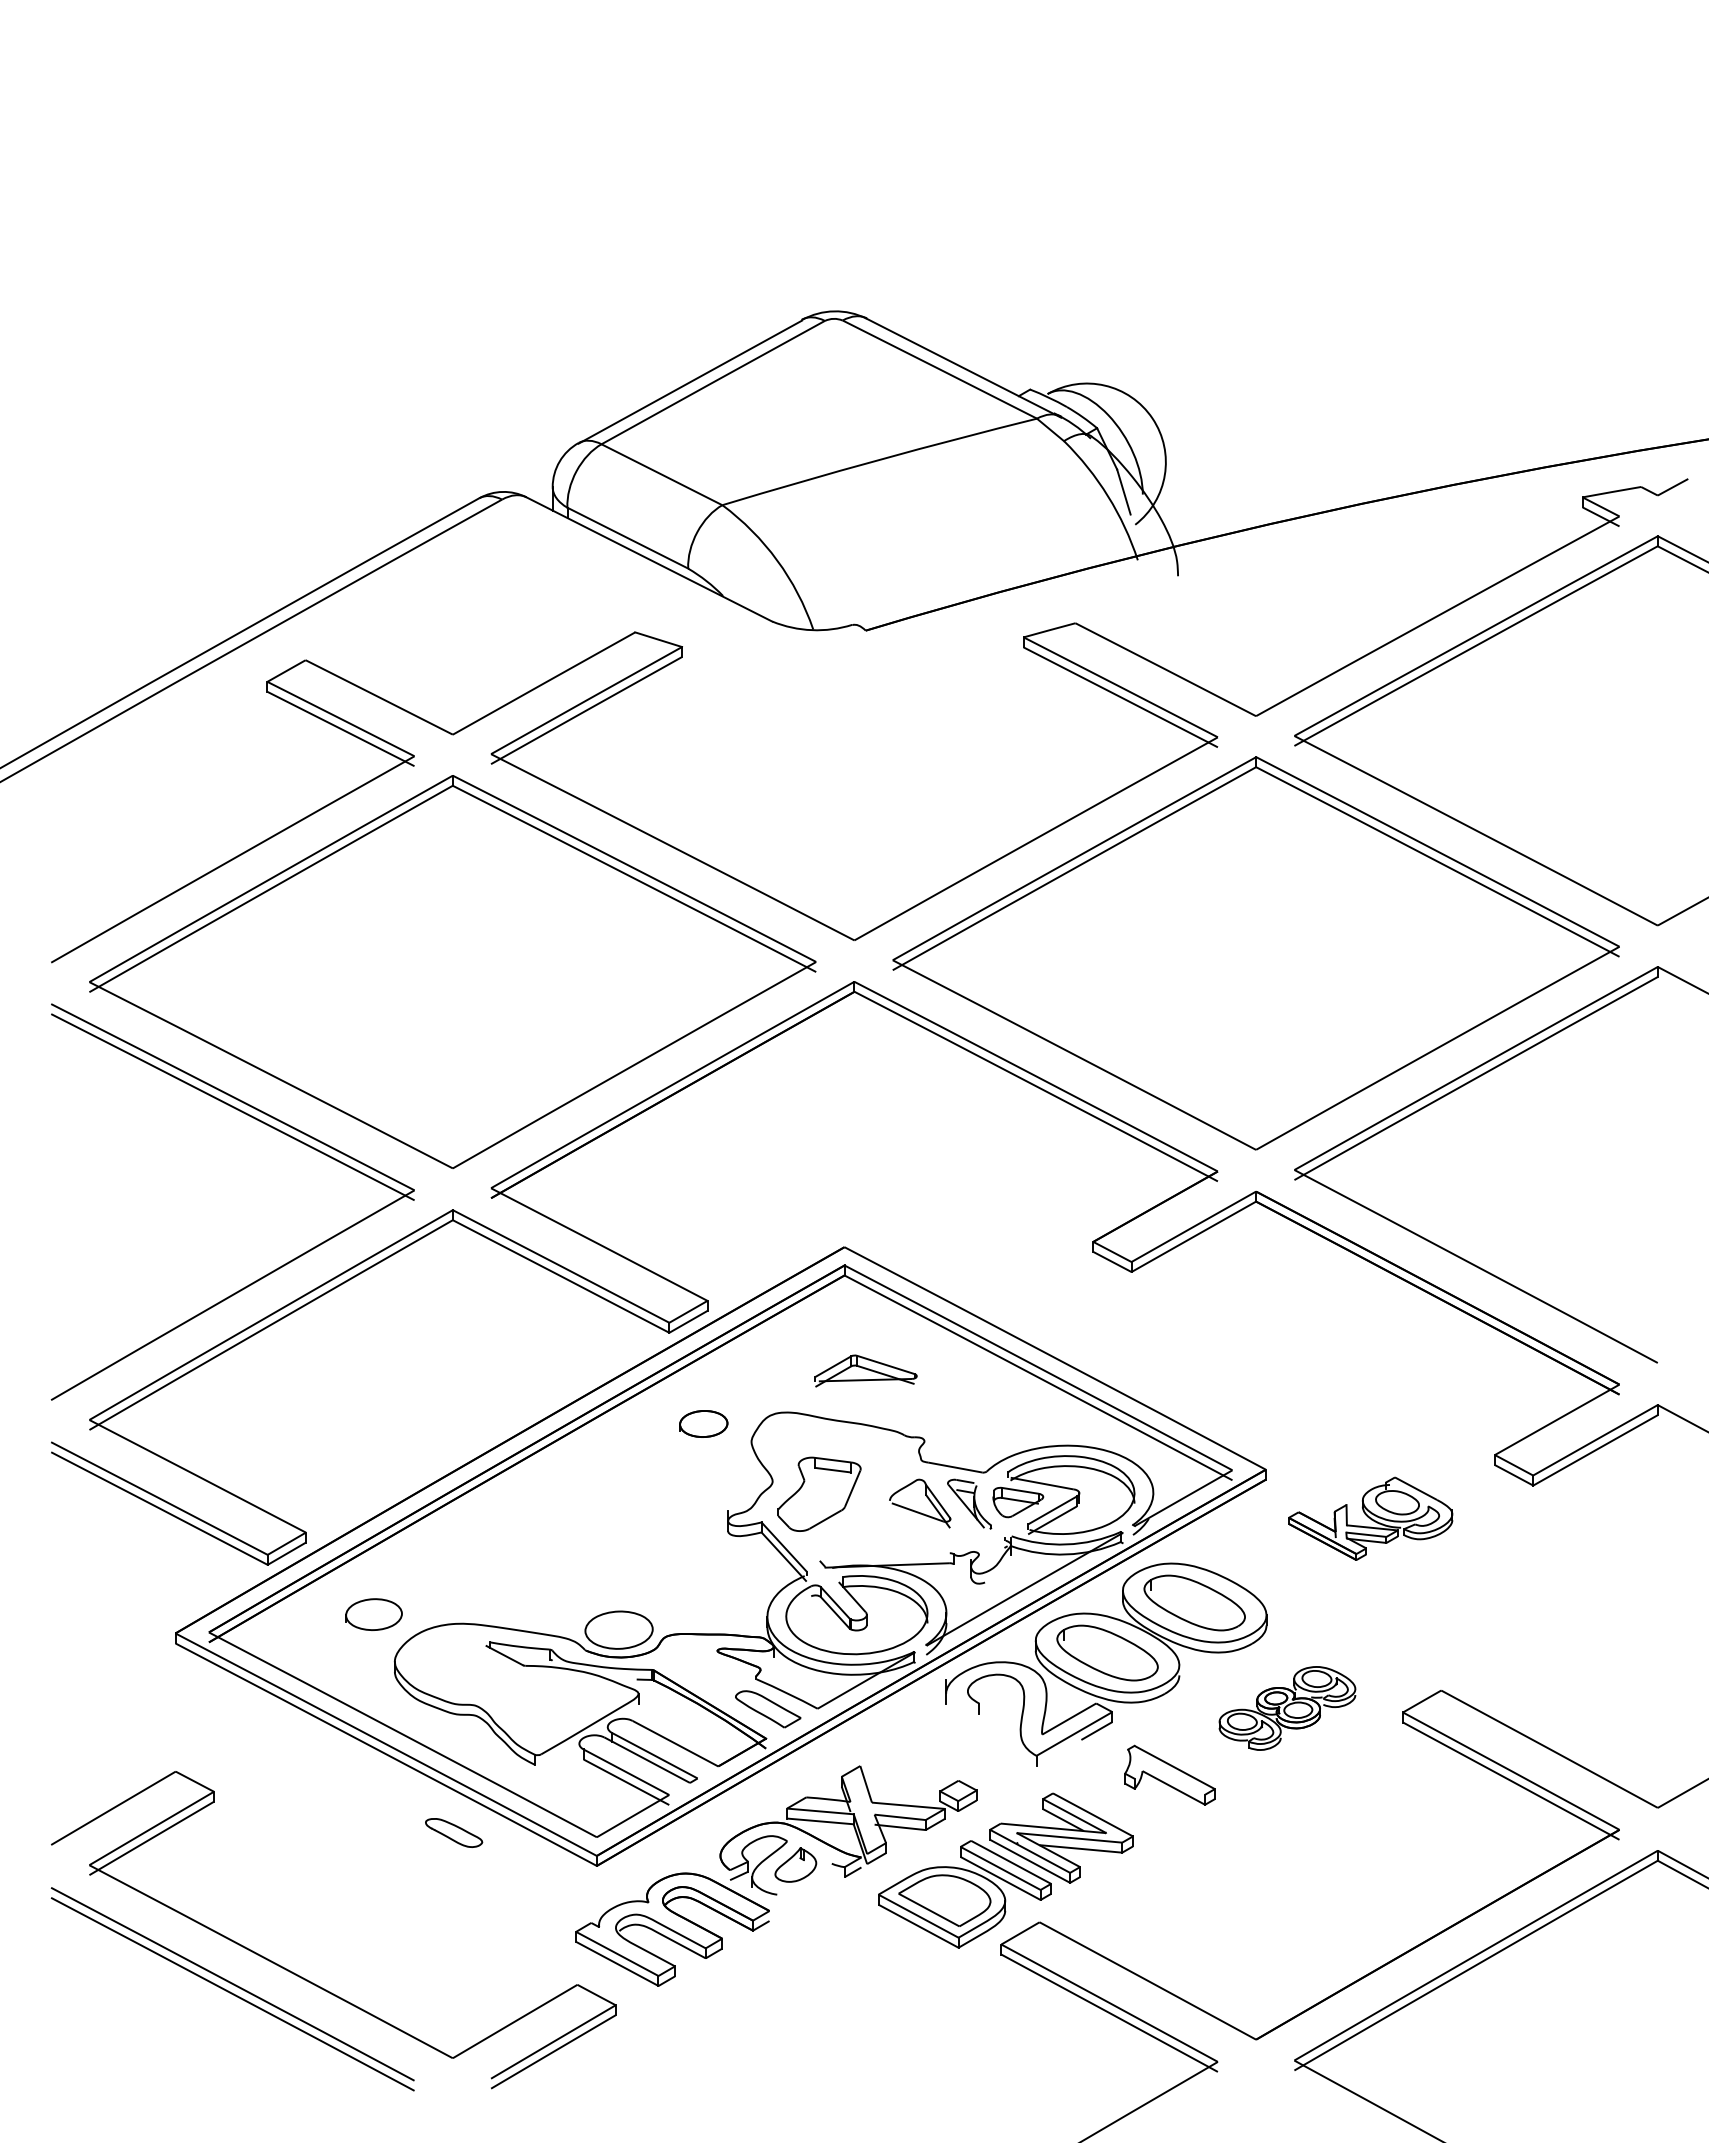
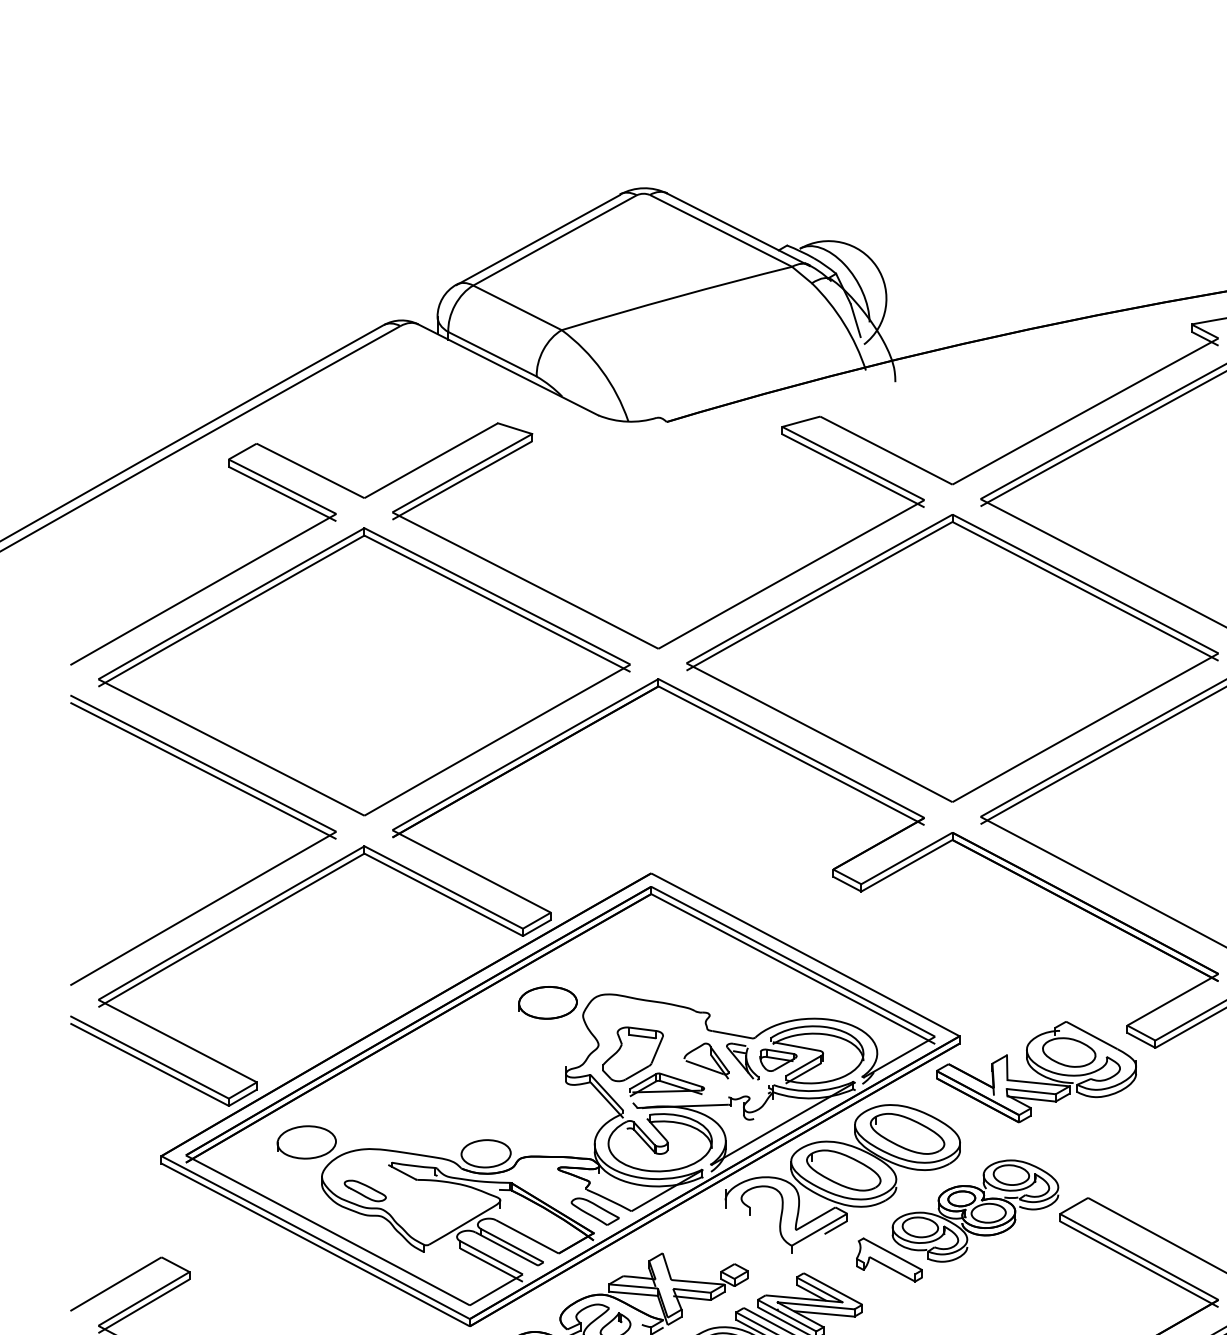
part: (865, 1370) -> (666, 1084), moved
part: (703, 1423) -> (547, 1002), size x1.67
part: (1370, 1518) -> (1036, 1072), size x1.67
part: (373, 1614) -> (306, 1142), size x1.43
part: (1287, 1708) -> (975, 1211), size x1.67
part: (454, 1832) -> (365, 1190), moved

